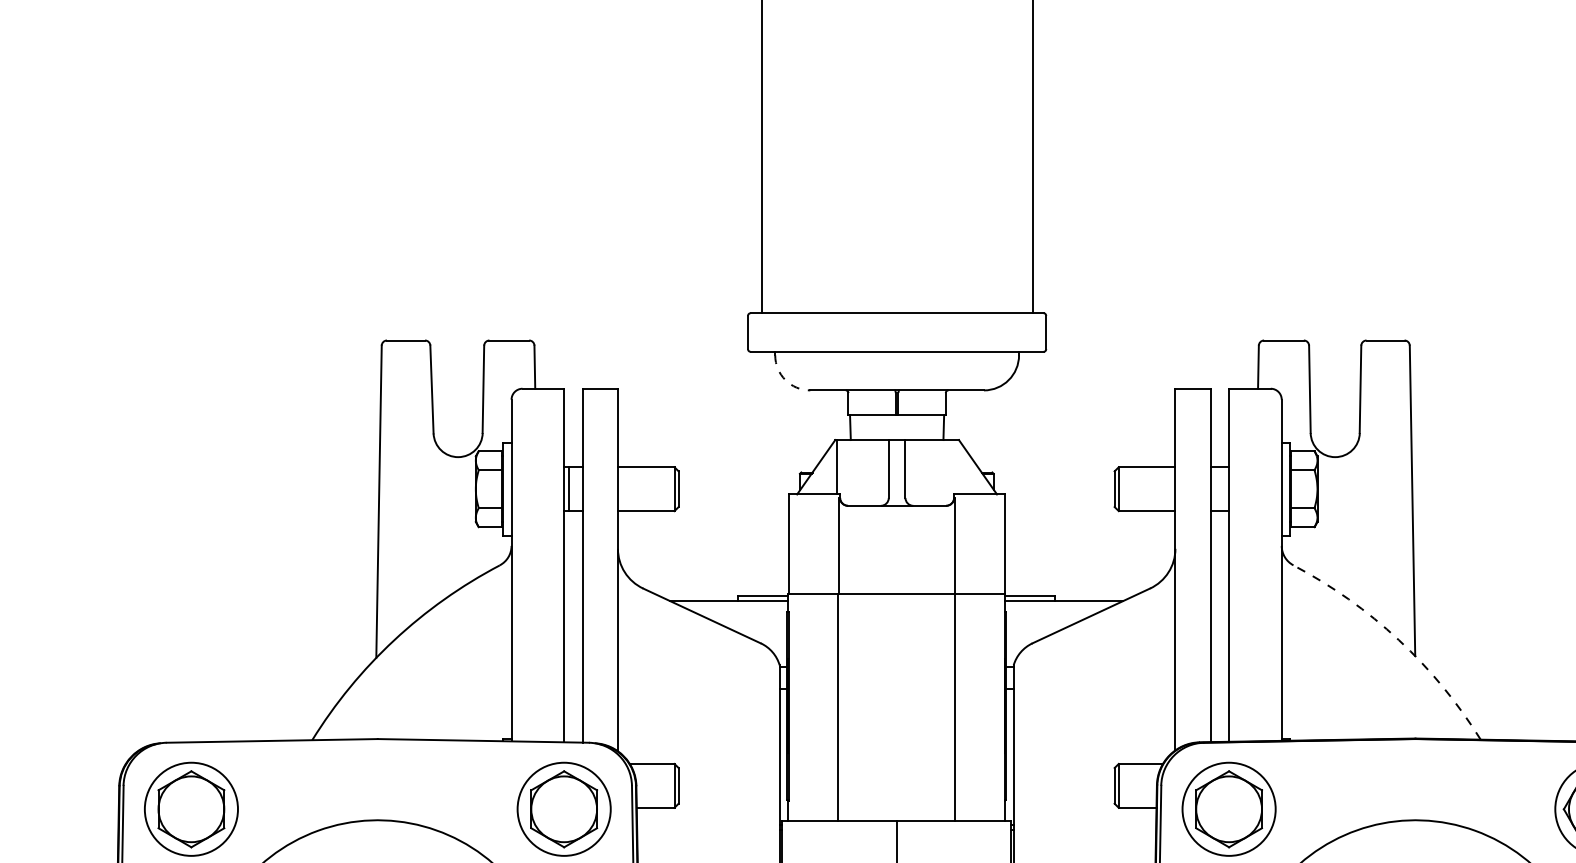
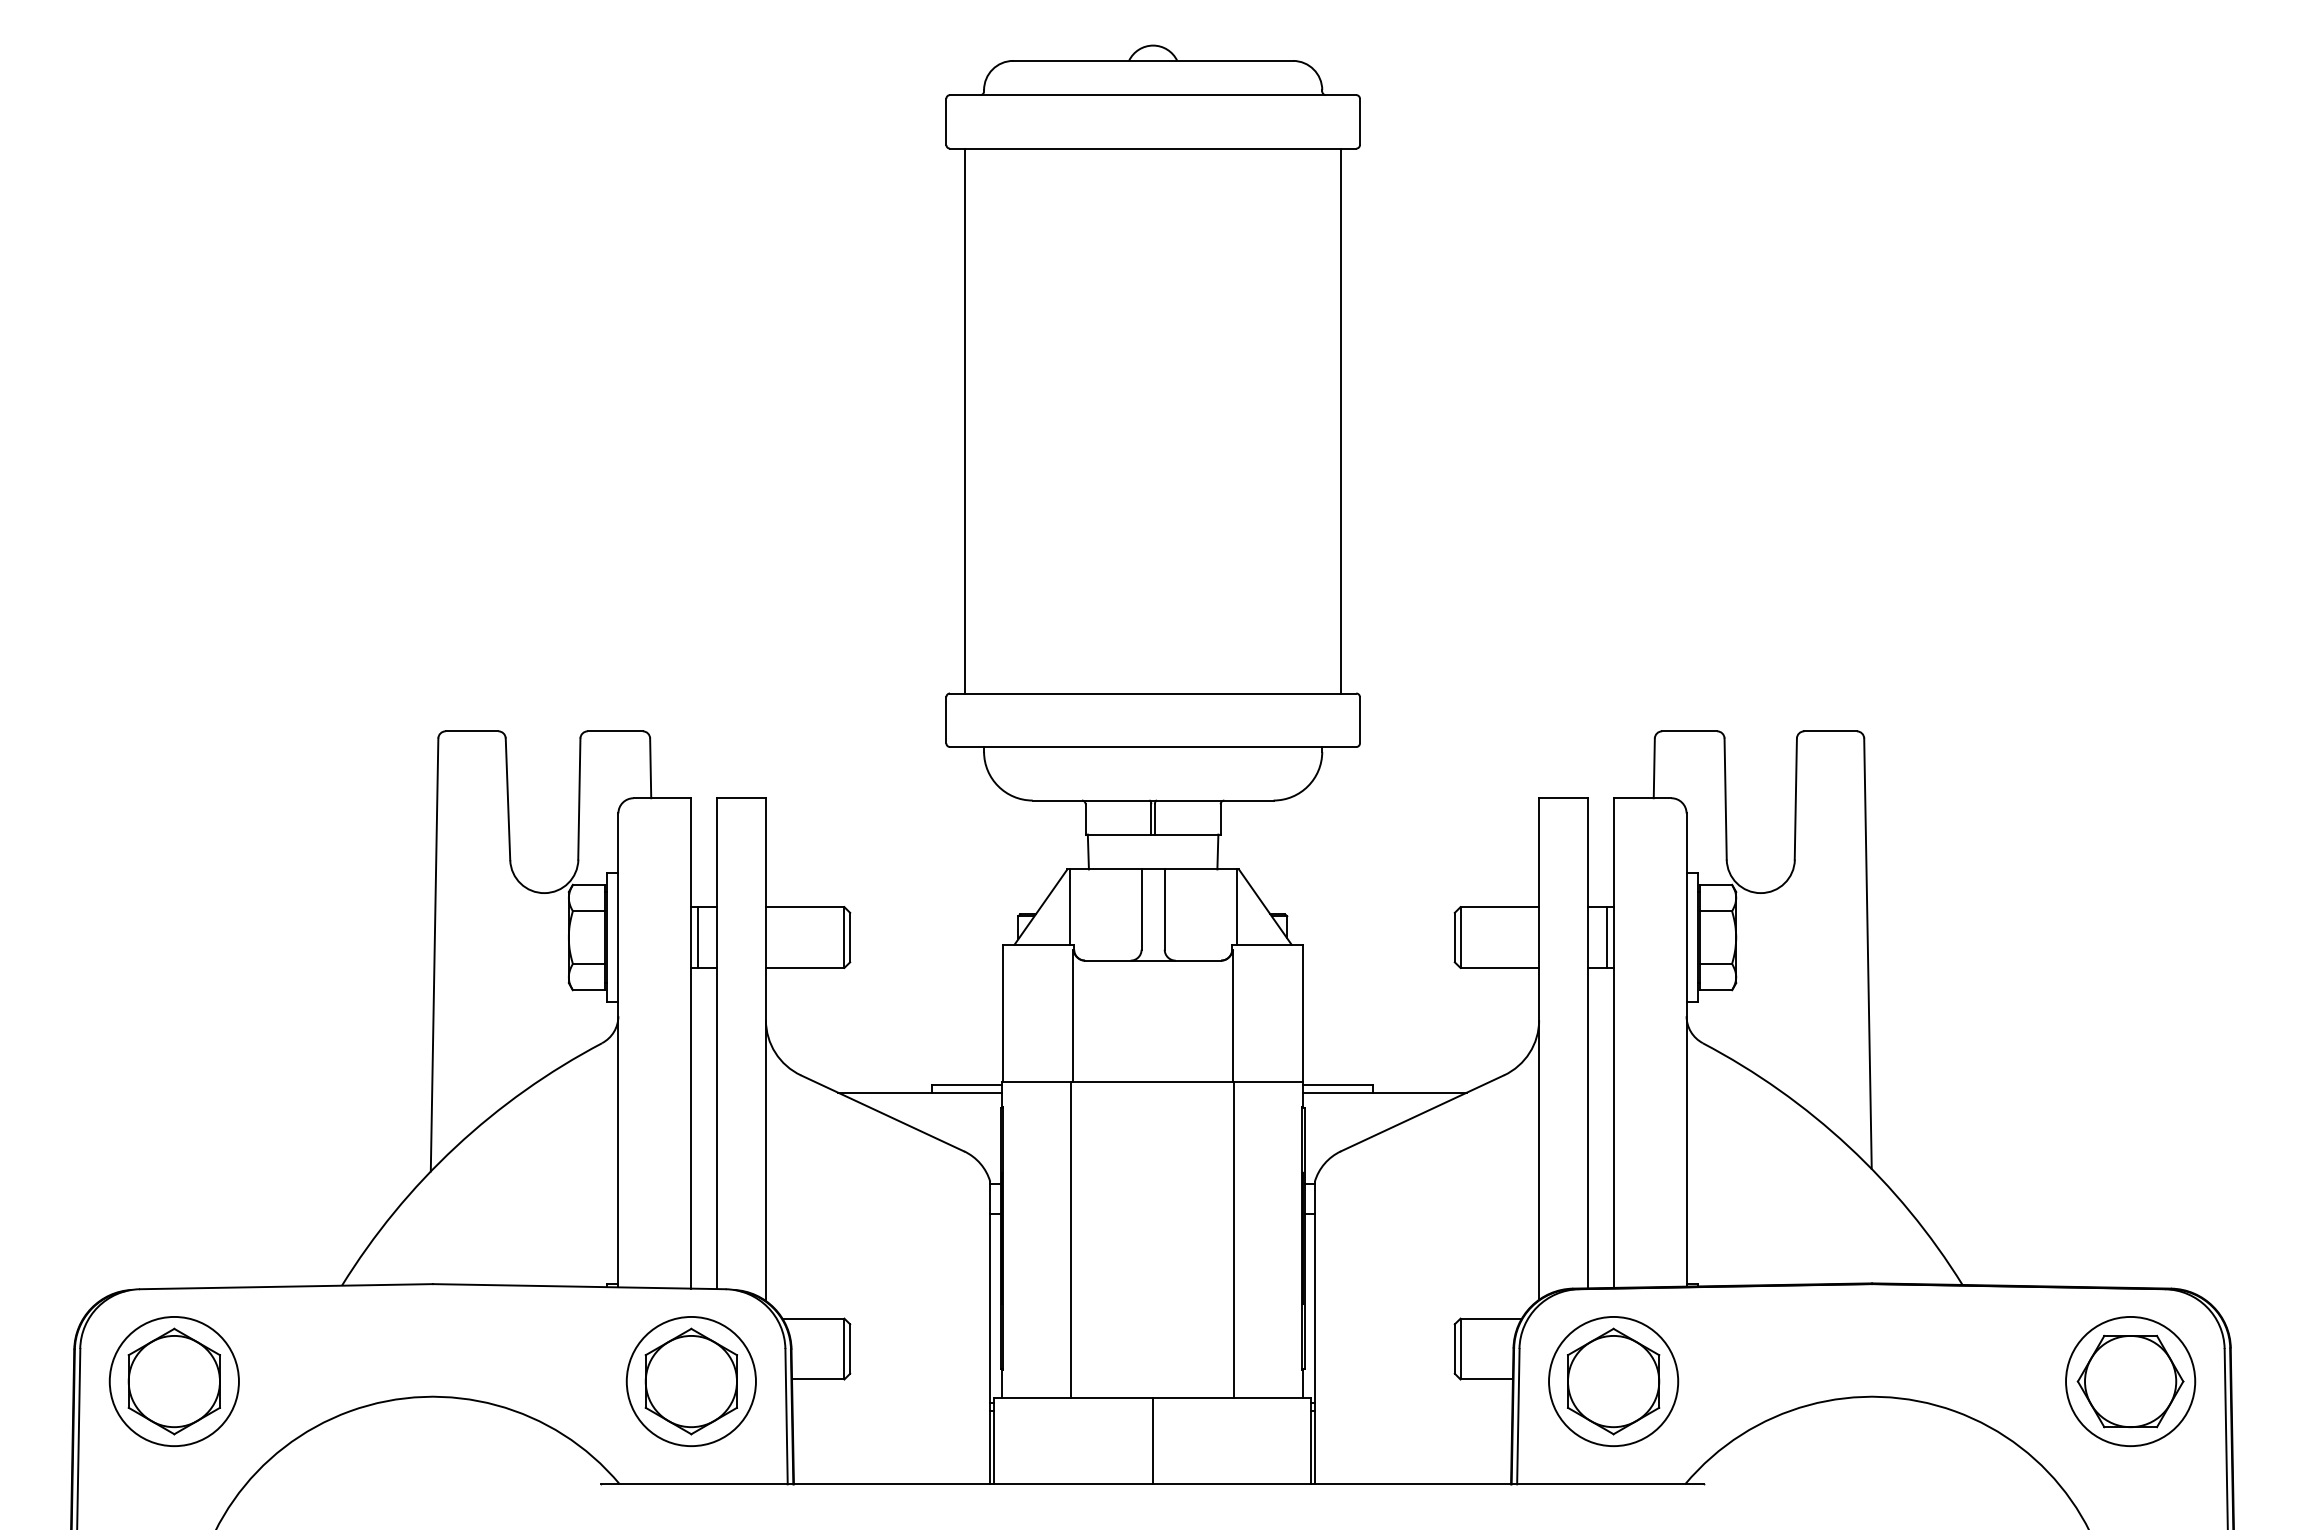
arc: (785, 380) -> (998, 786), dashed -> solid
line: (957, 466) -> (1236, 906), added
line: (1223, 489) -> (1606, 937), added
arc: (1398, 639) -> (1848, 1146), dashed -> solid

